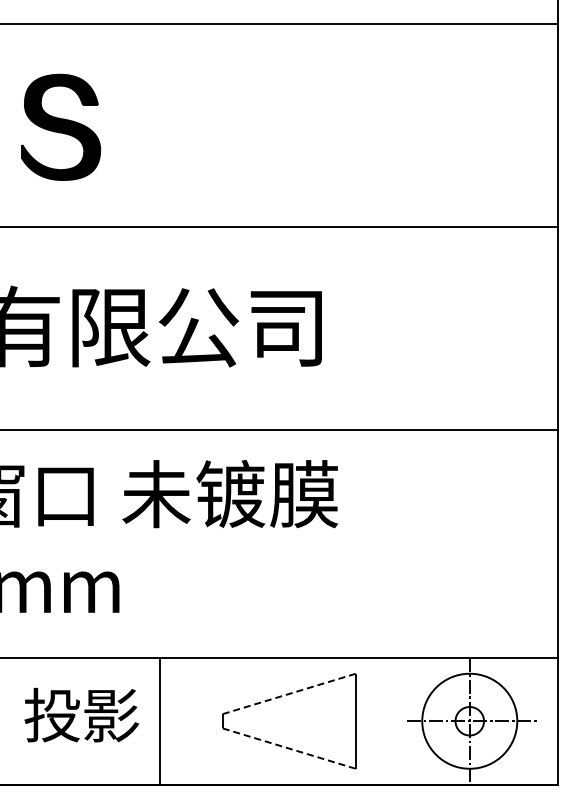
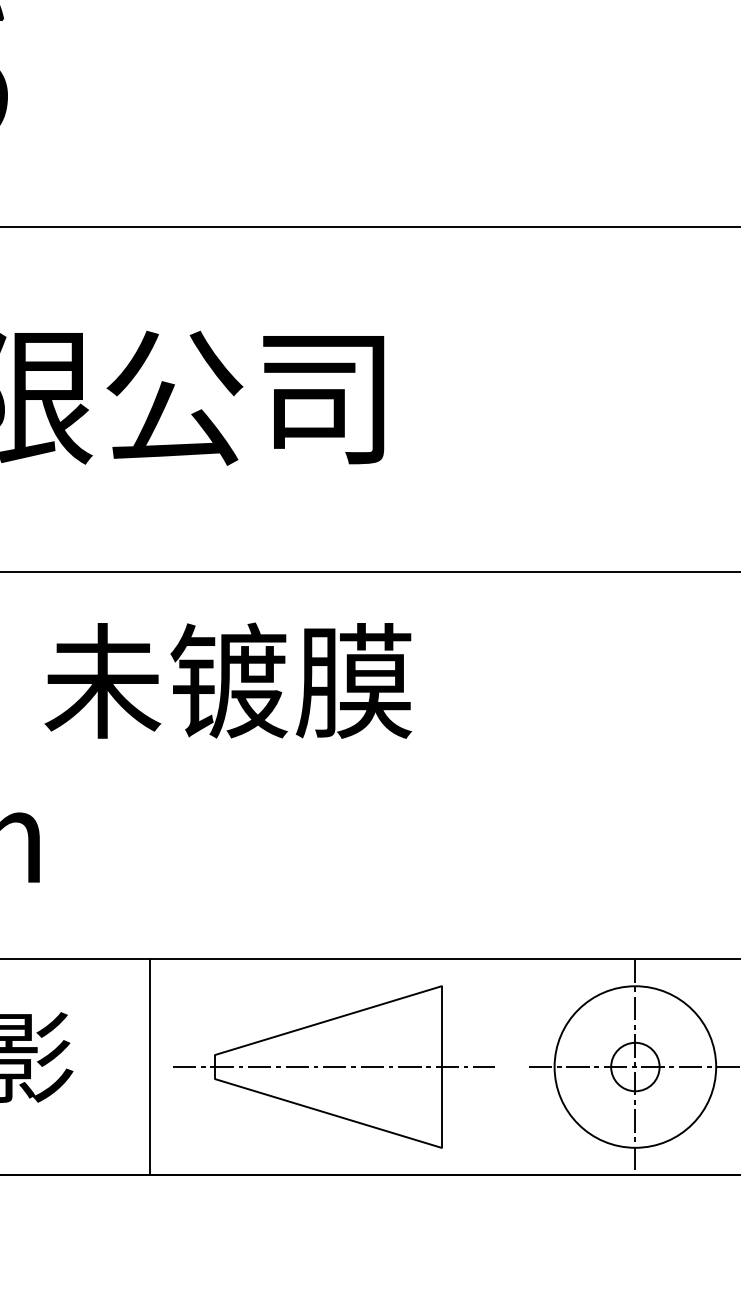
line: (289, 693) -> (328, 1019), dashed -> solid
line: (160, 720) -> (150, 1065), moved
line: (292, 721) -> (333, 1067), added
line: (289, 748) -> (328, 1113), dashed -> solid

